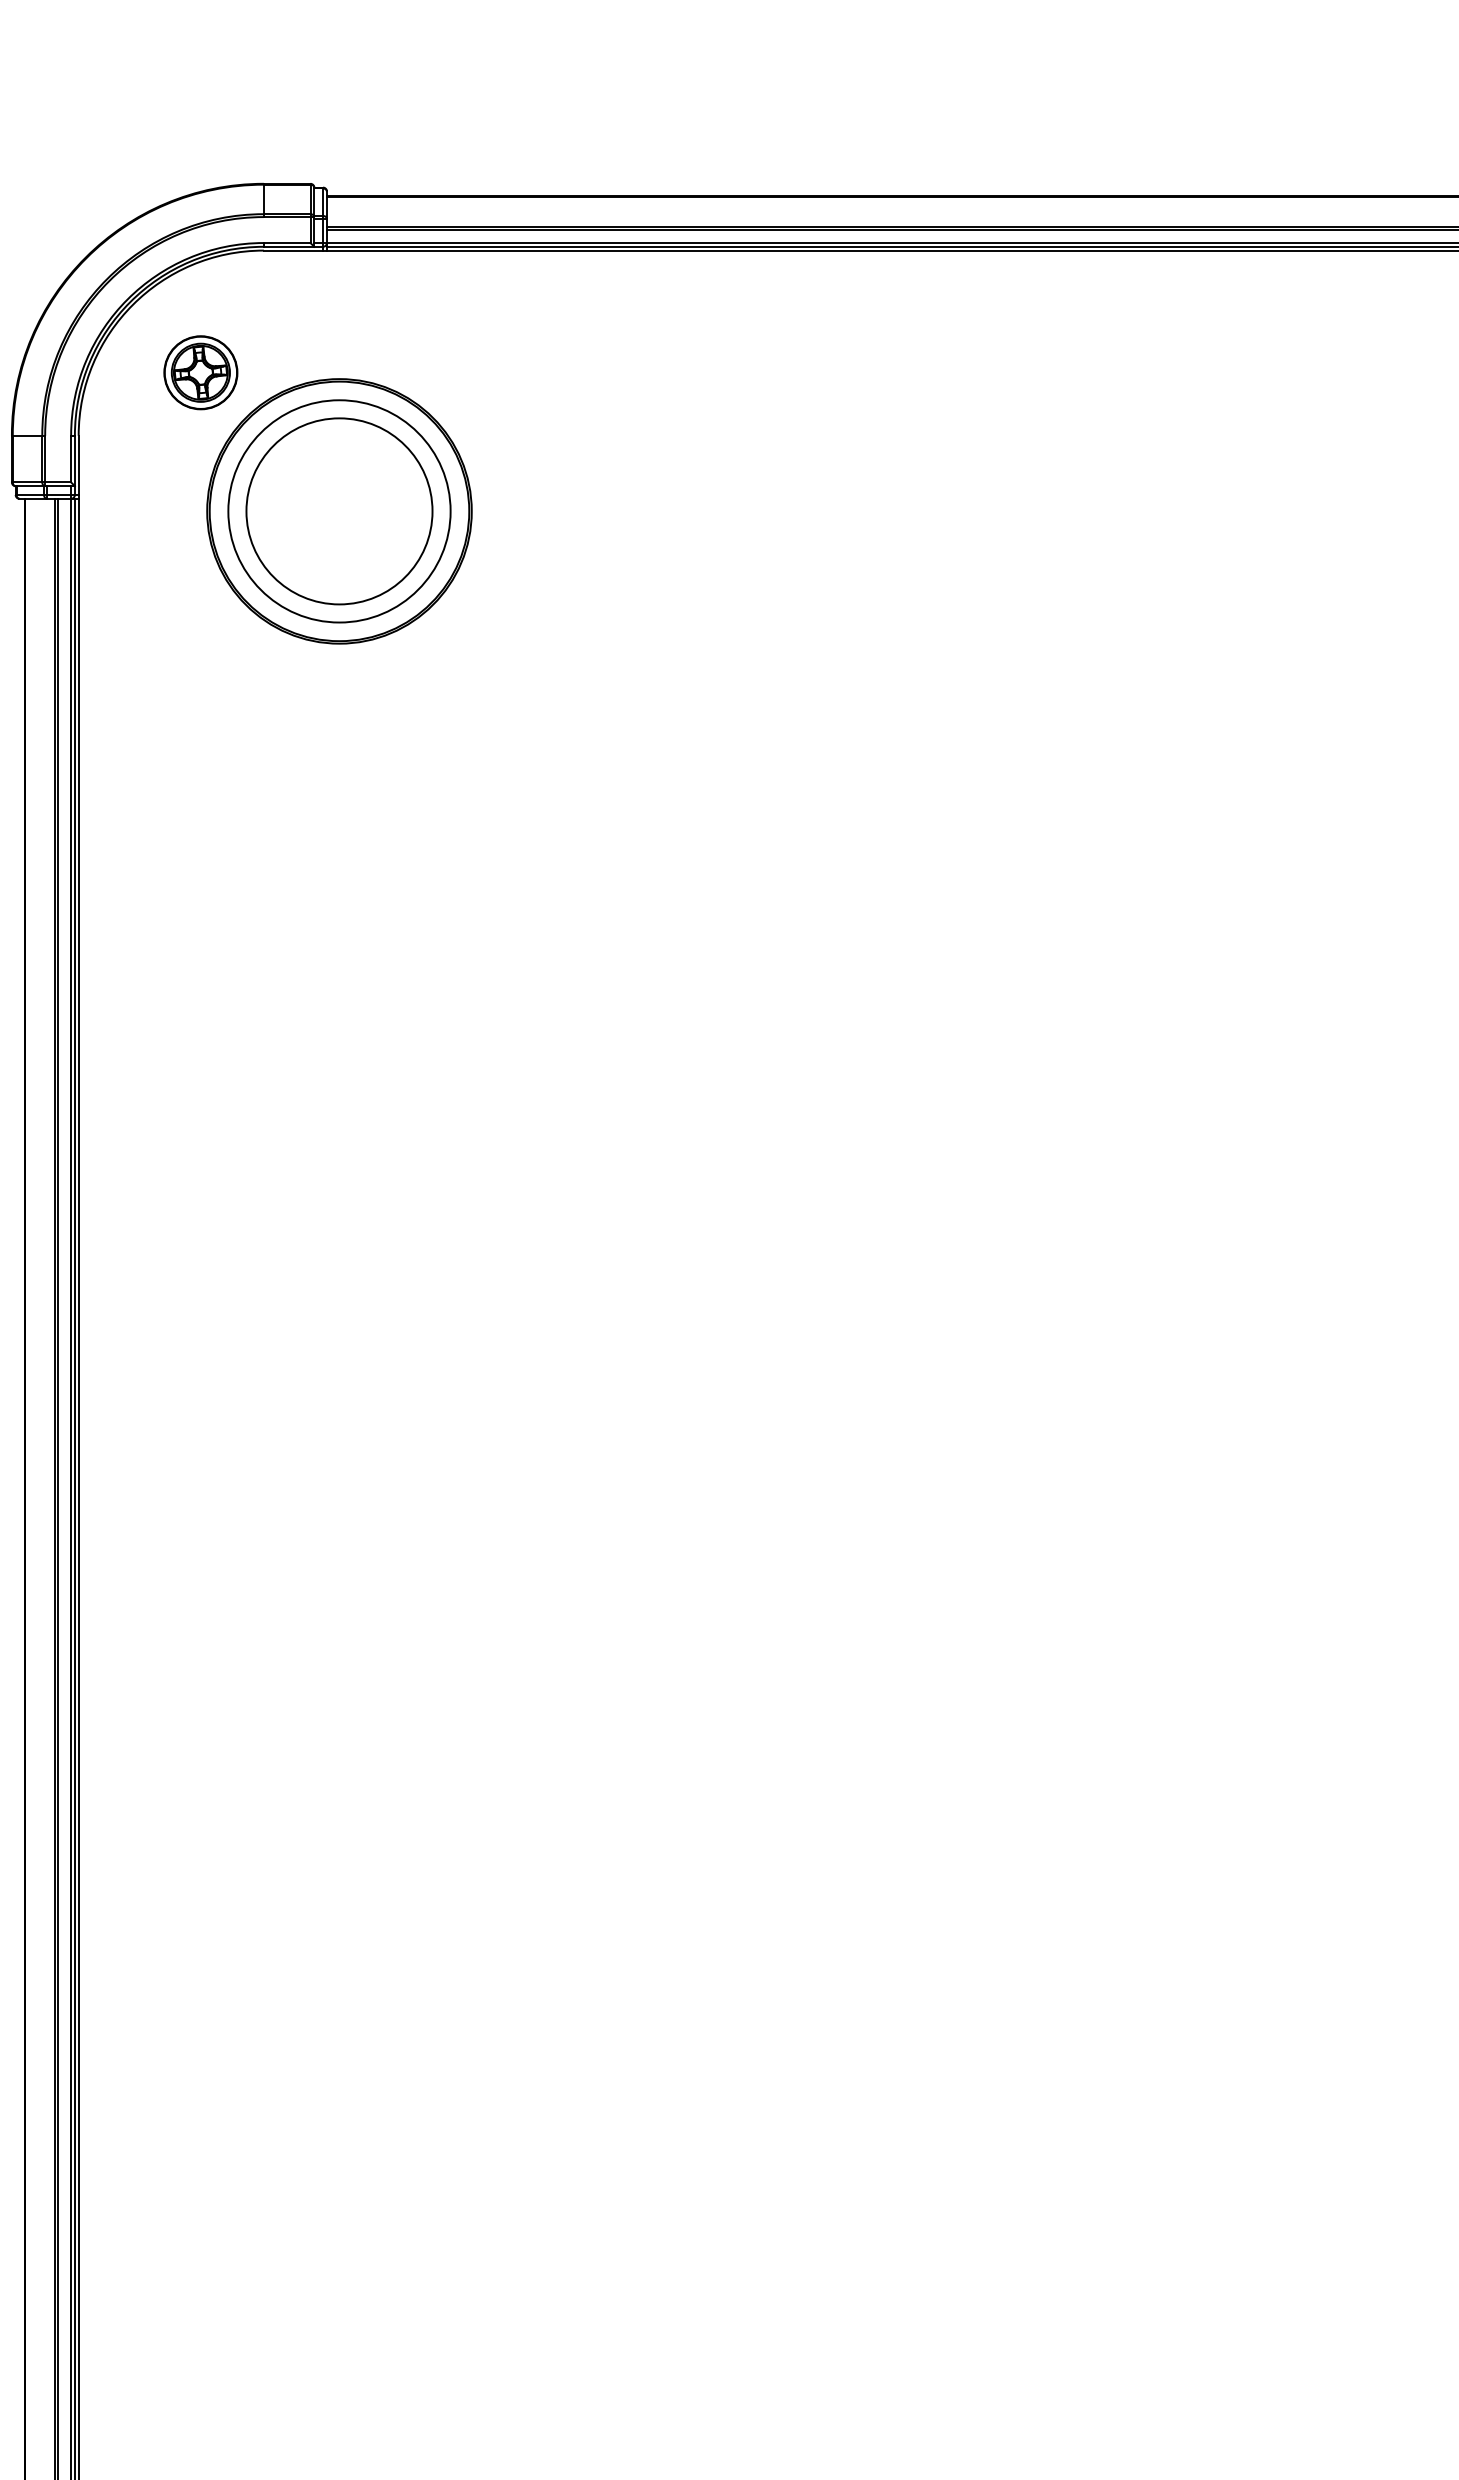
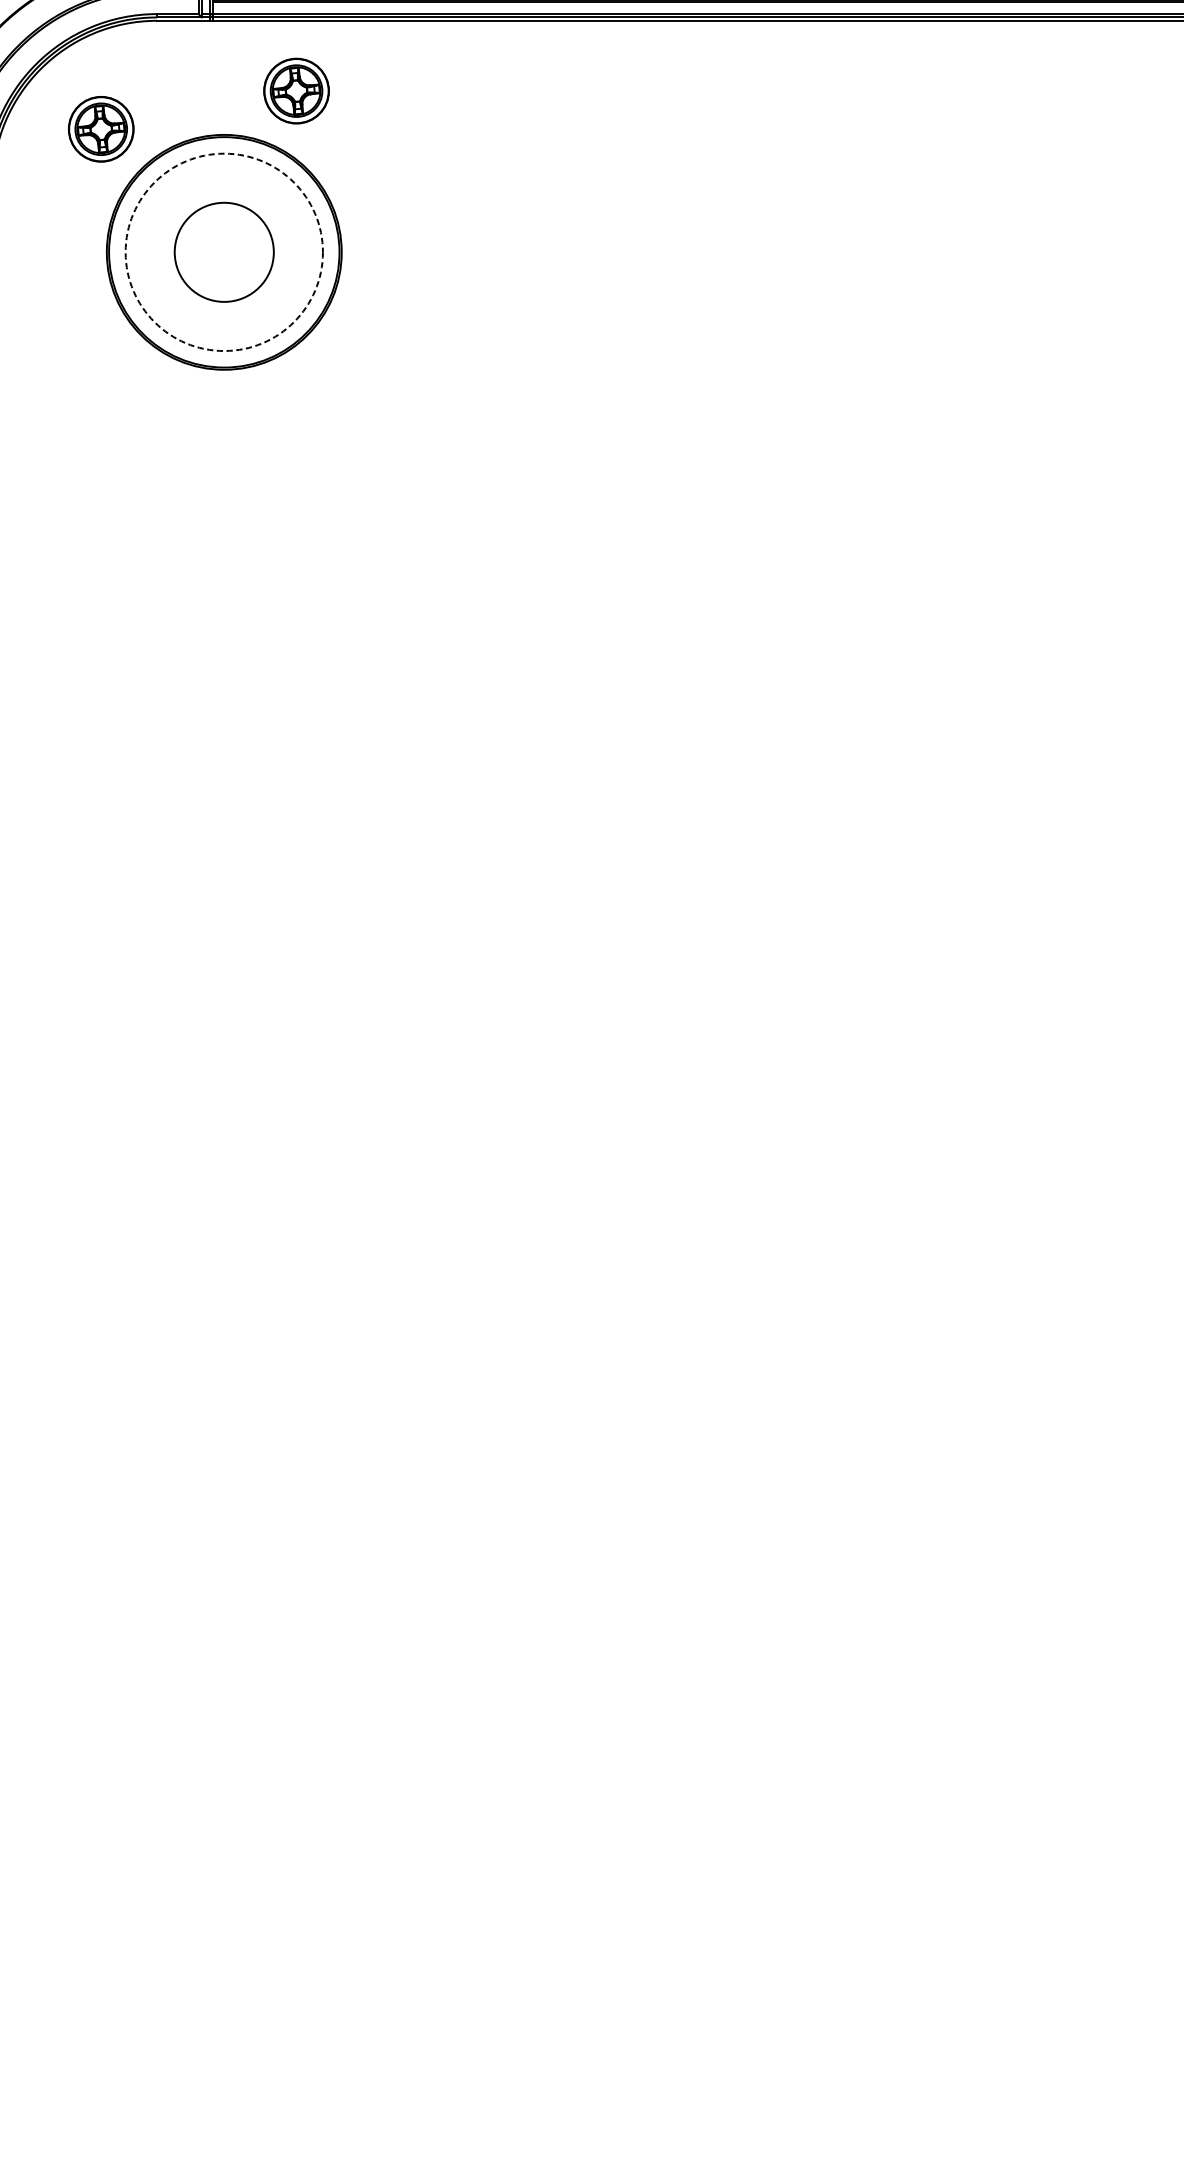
part: (420, 329) -> (296, 90), added
circle: (339, 511) -> (224, 252), size x0.6
circle: (339, 511) -> (224, 252), solid -> dashed

